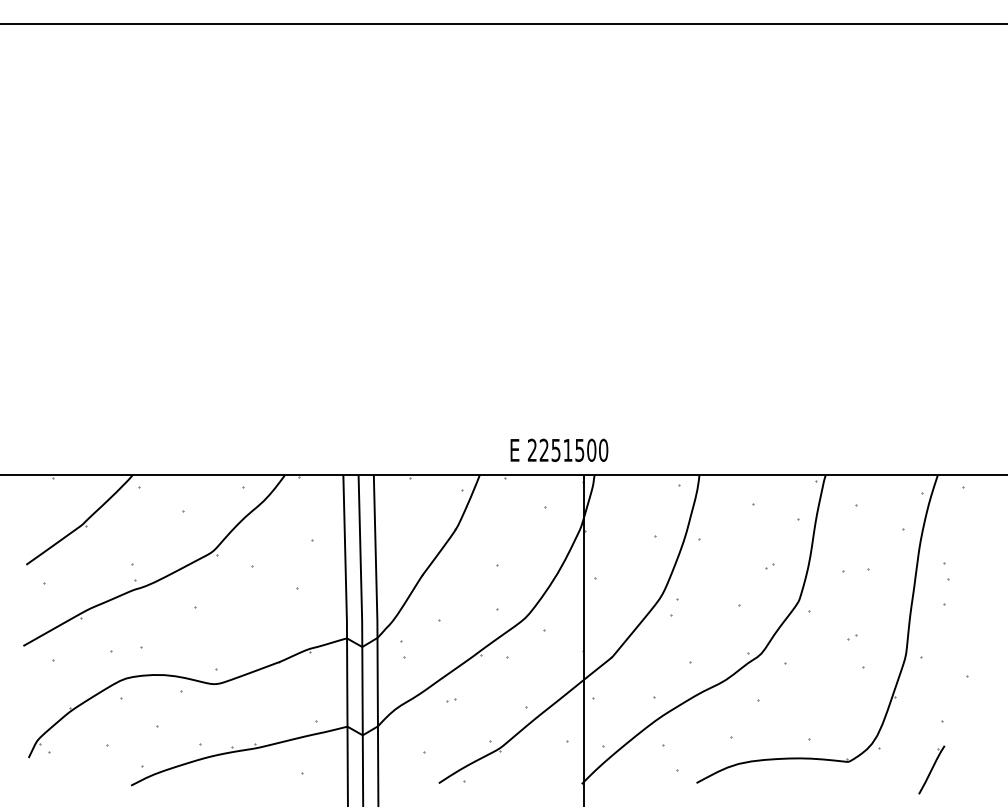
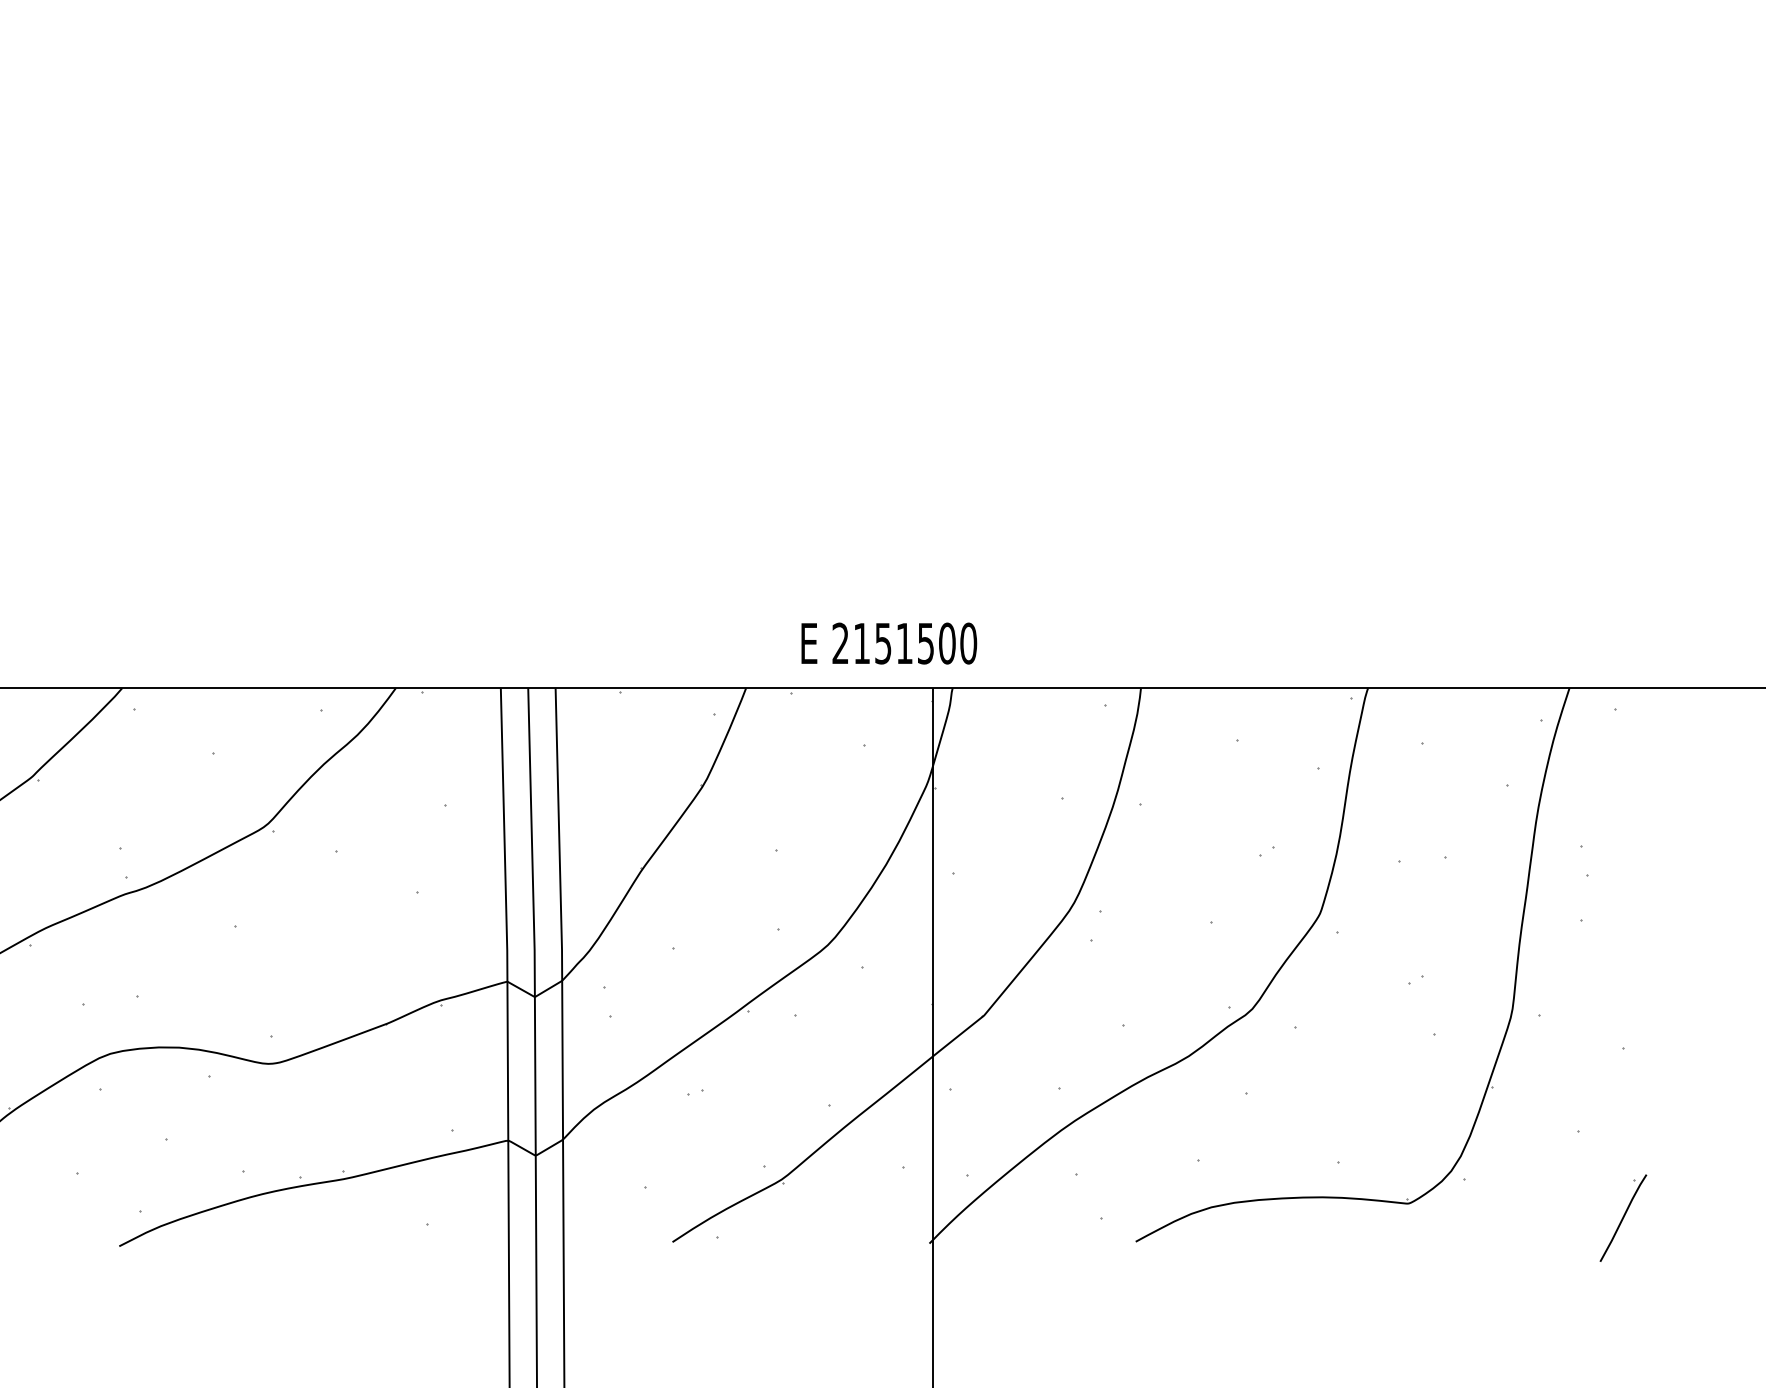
text: (543, 449) -> (860, 642), 2251500 -> 2151500
part: (931, 769) -> (1622, 1217), moved

